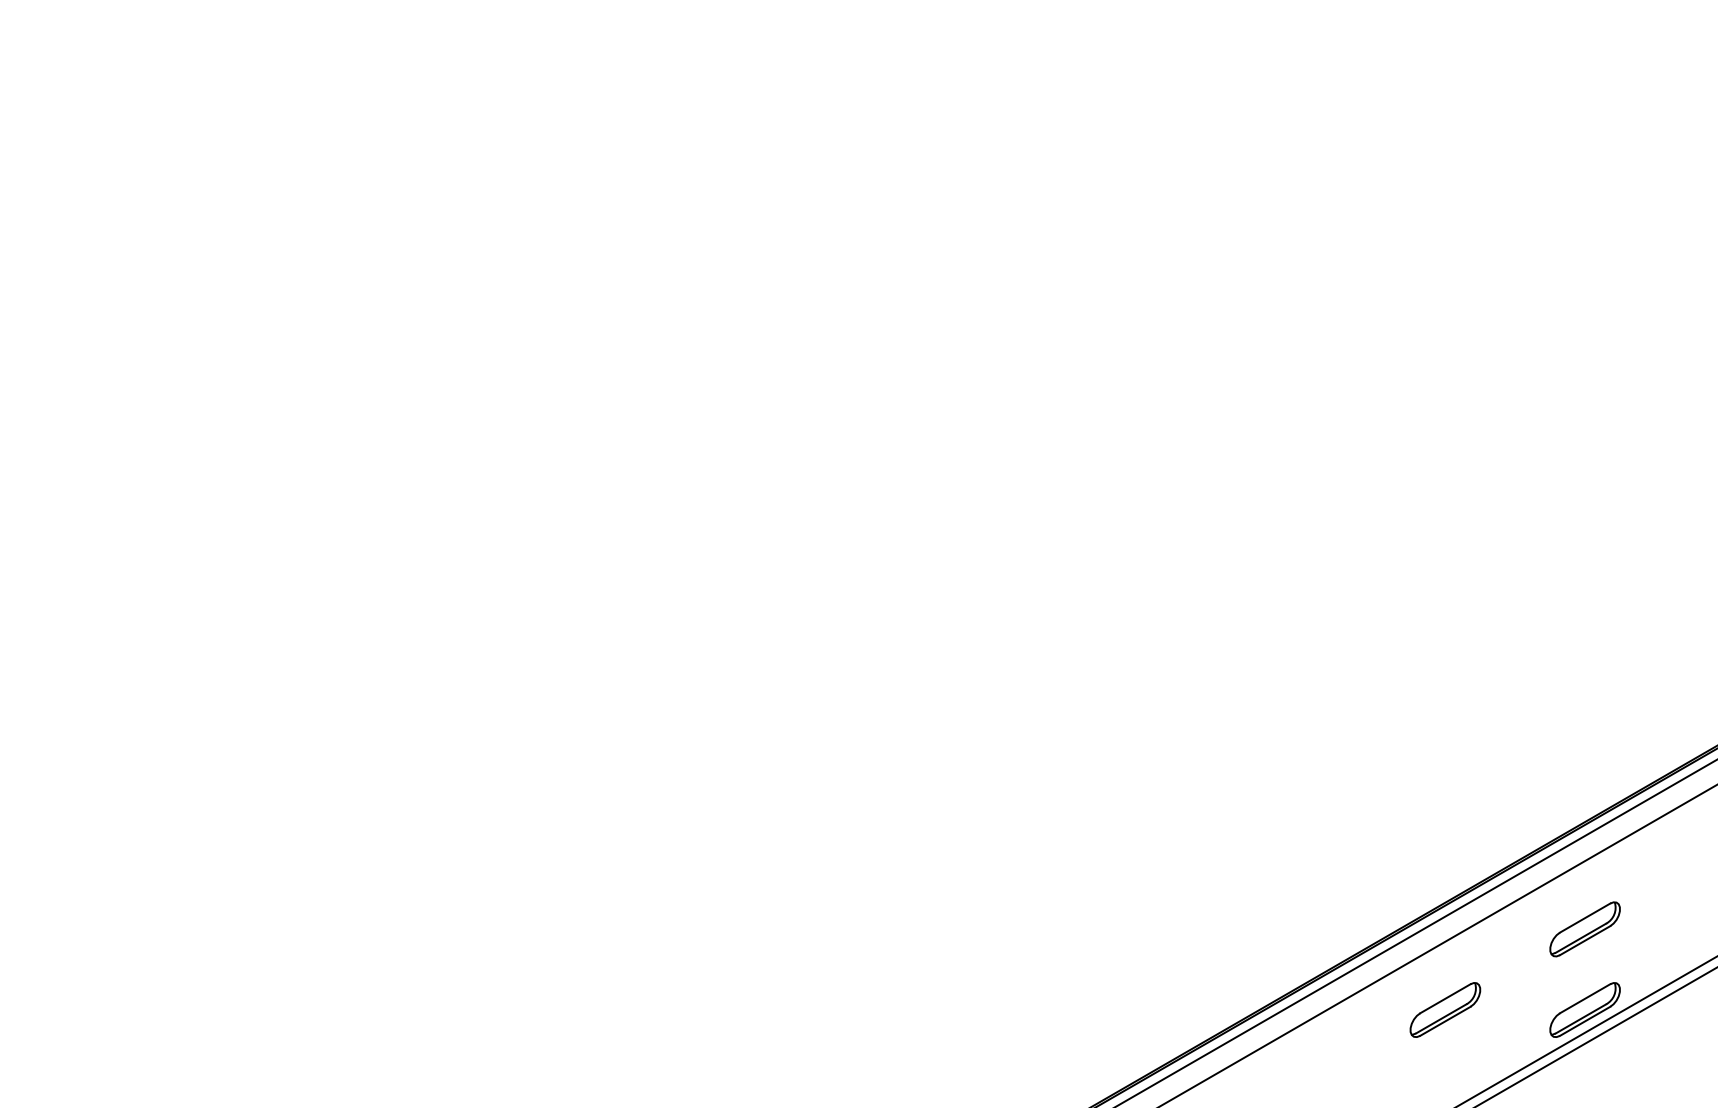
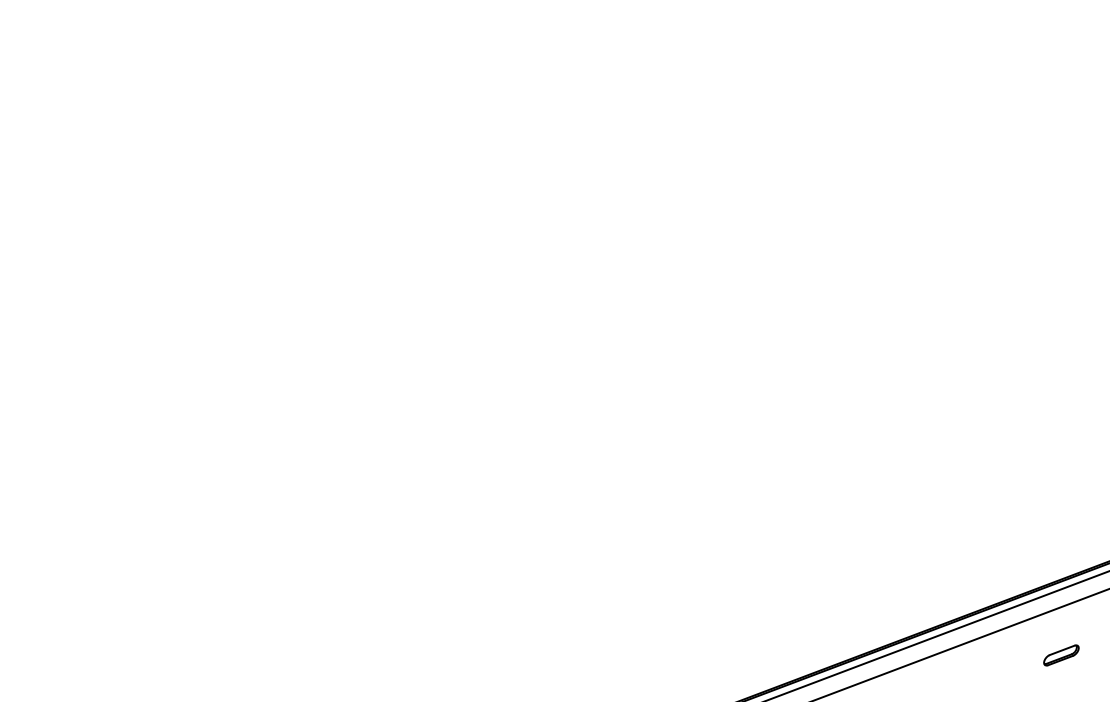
part: (1445, 1009) -> (1061, 655), size x0.6

